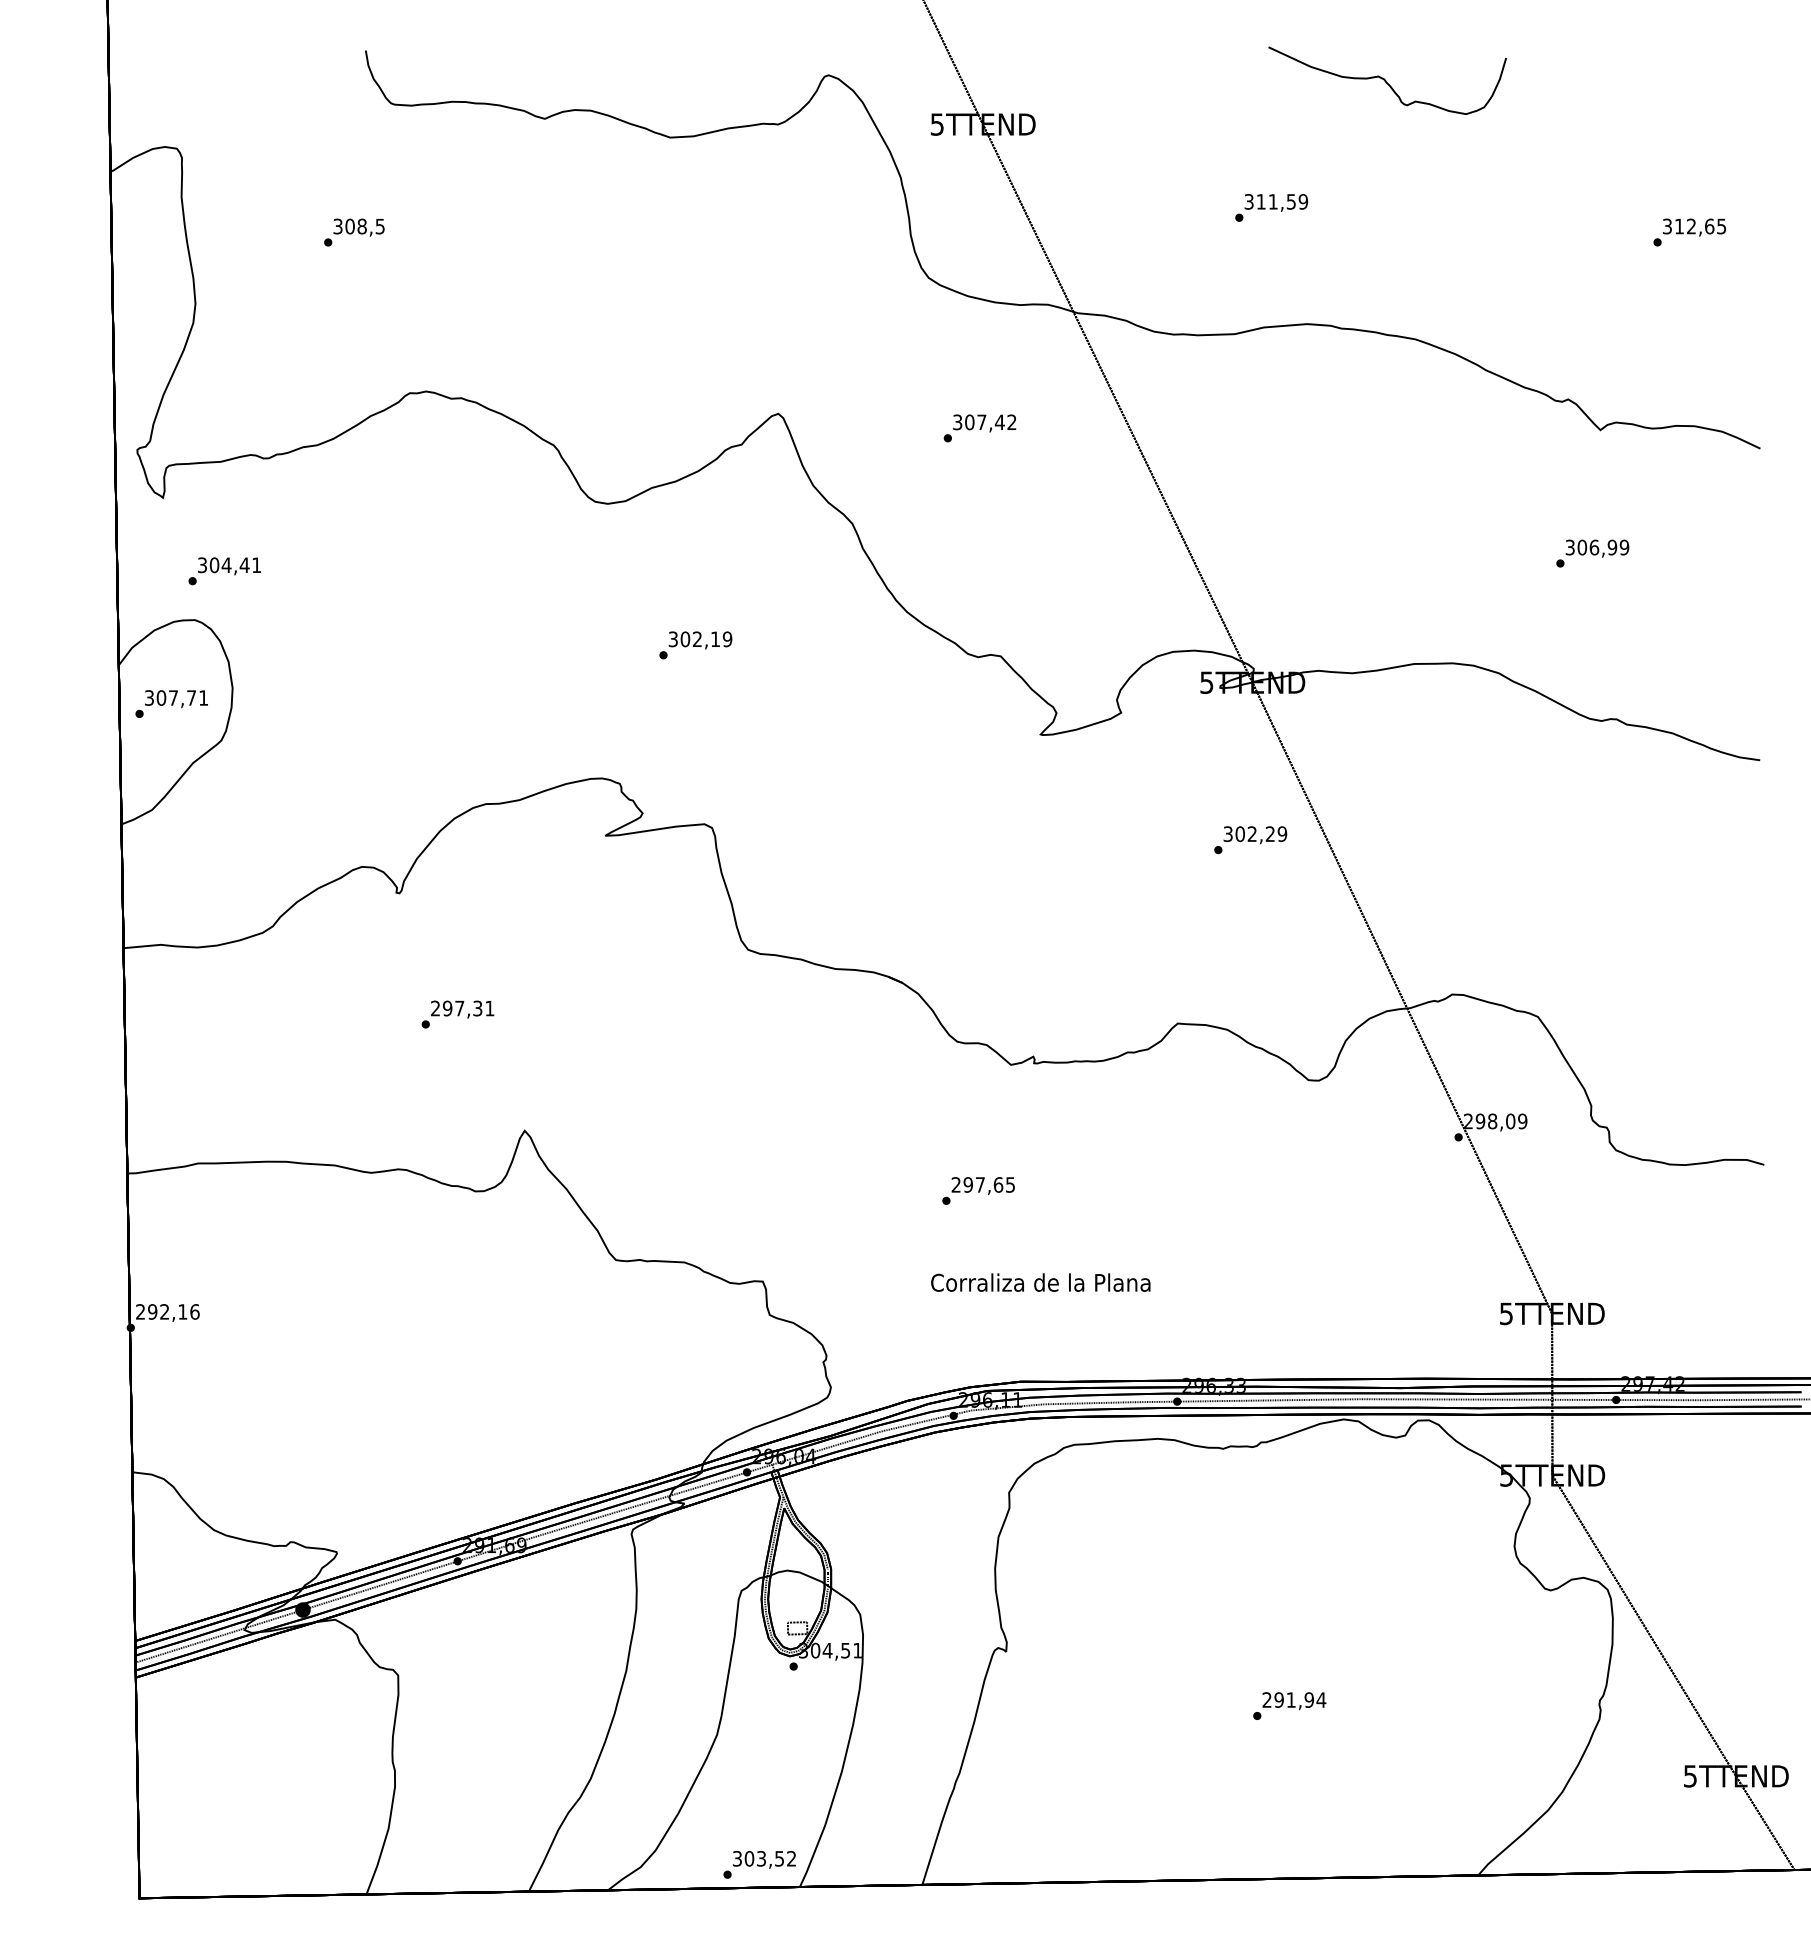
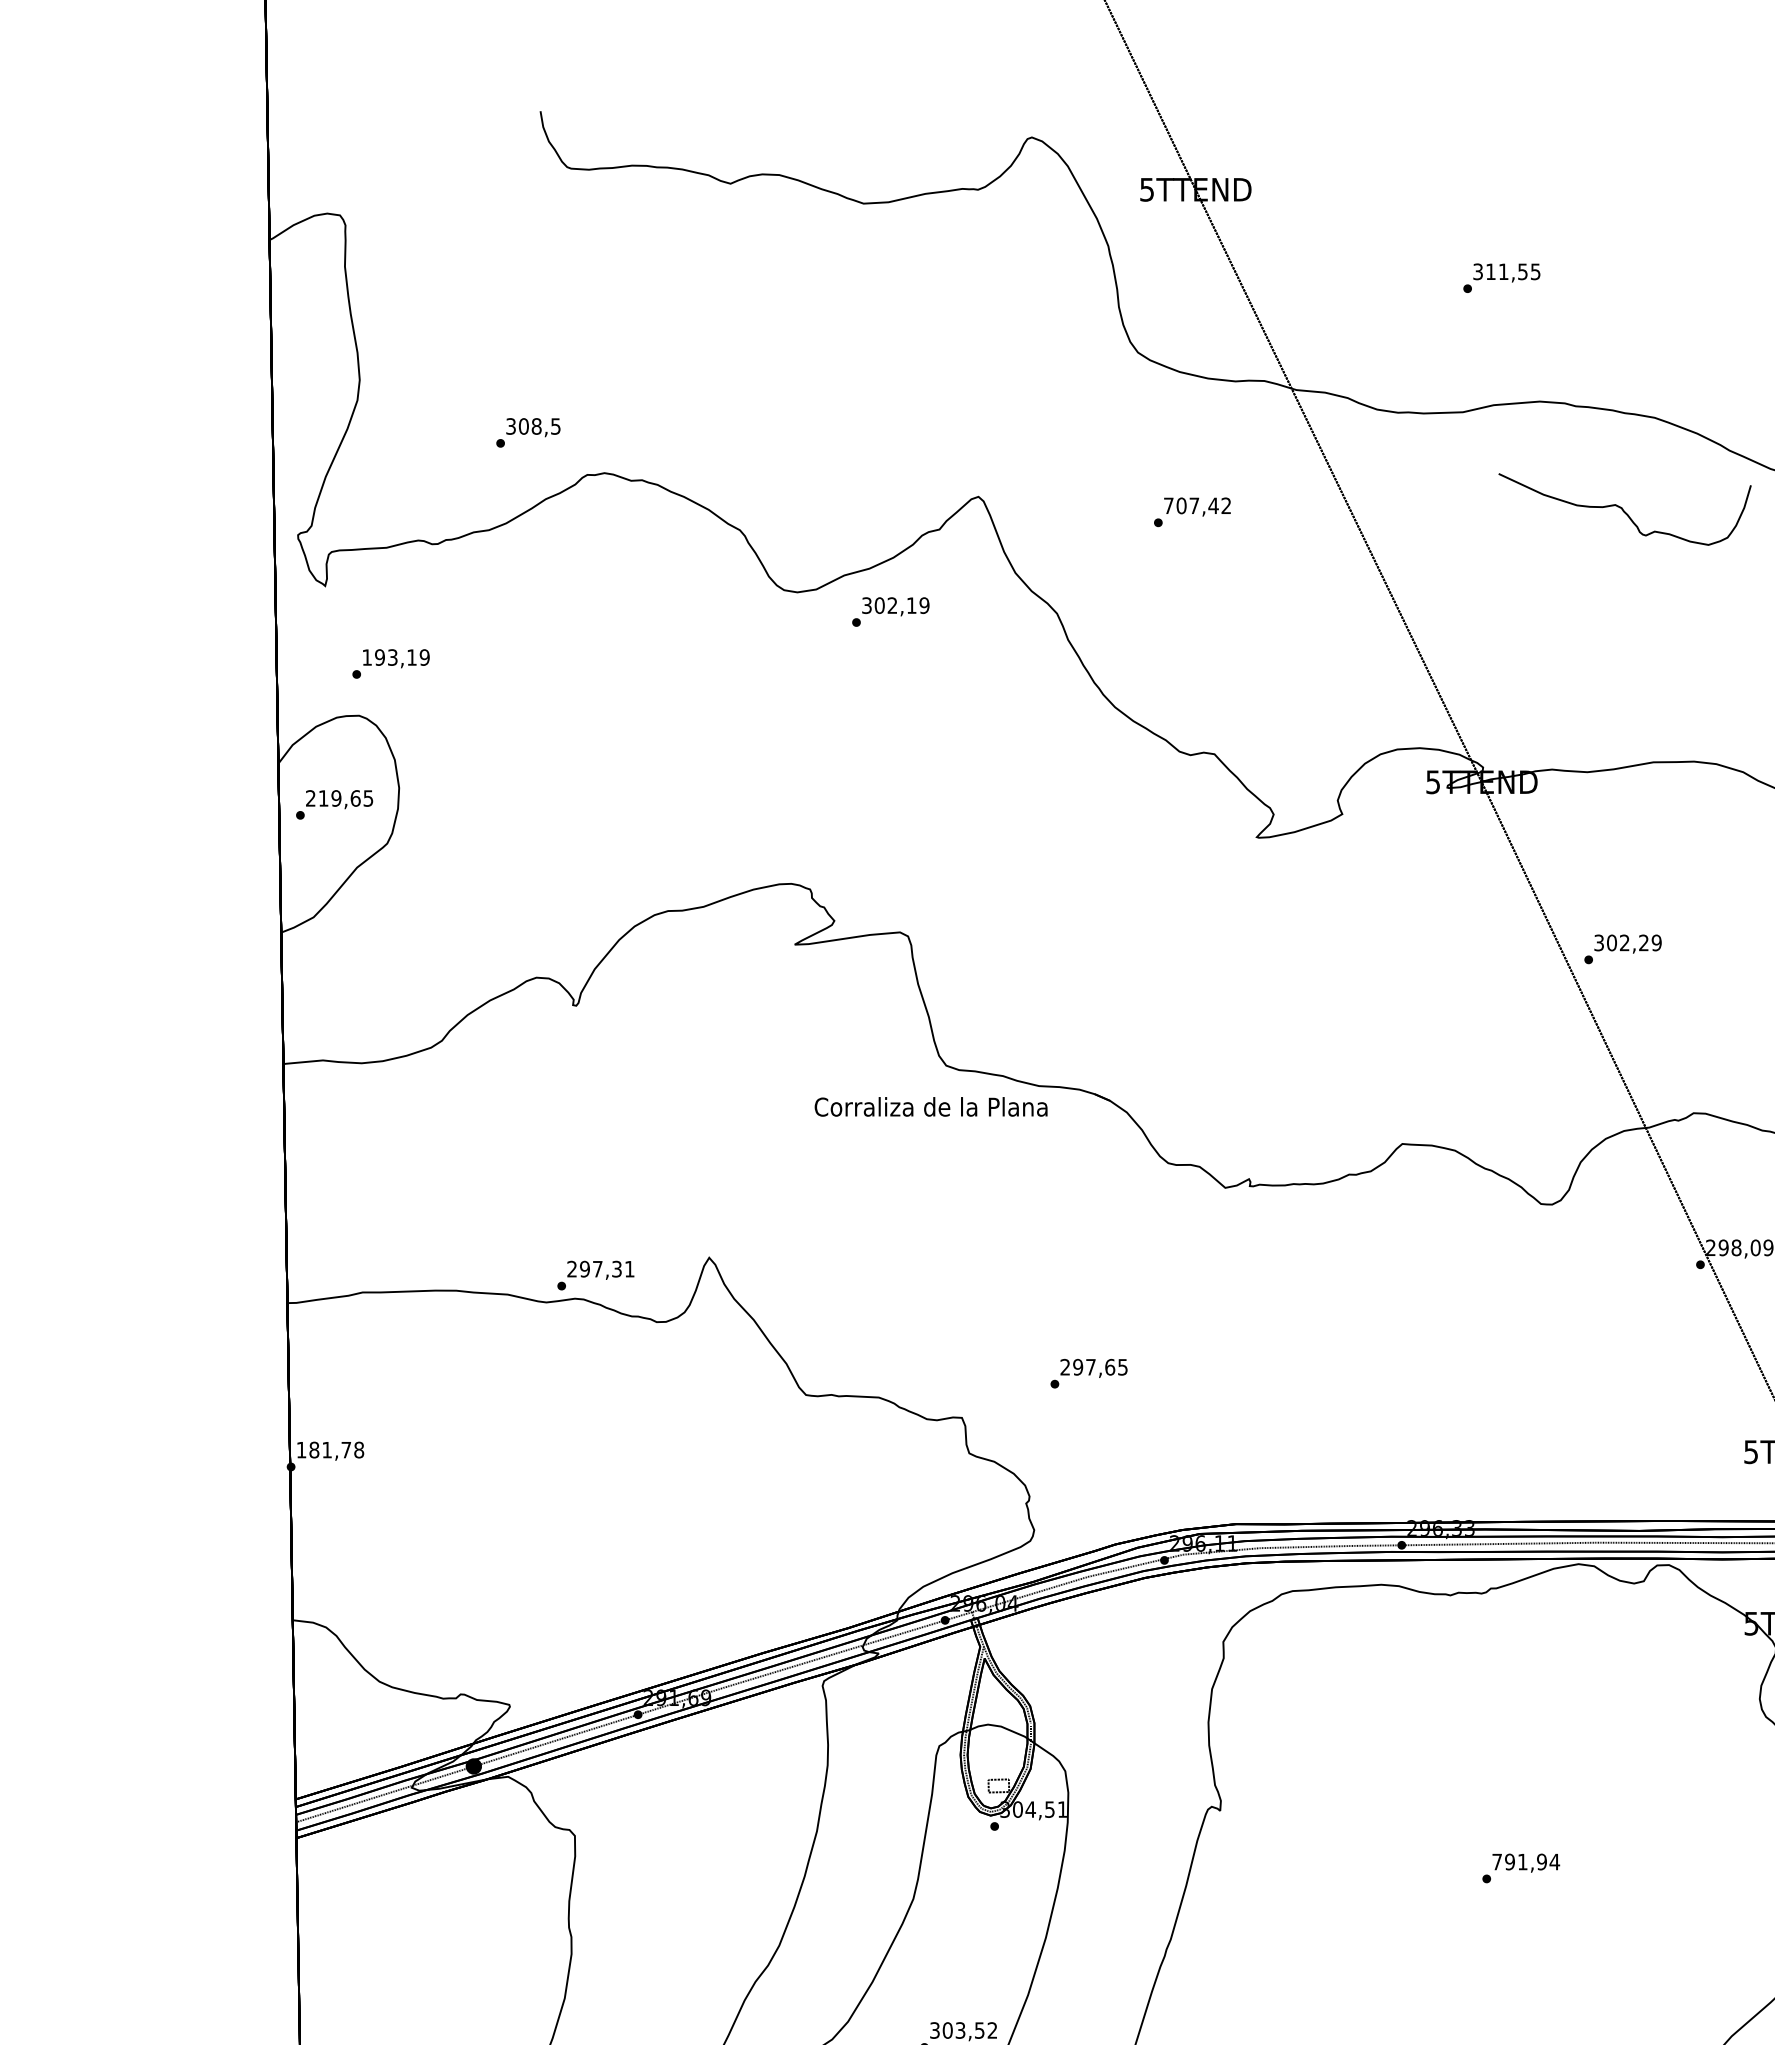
part: (1387, 80) -> (1624, 509), moved
text: (1303, 201) -> (1535, 271), 311,59 -> 311,55
text: (354, 232) -> (528, 432), moved
text: (957, 422) -> (1168, 506), 307,42 -> 707,42
text: (229, 565) -> (395, 657), 304,41 -> 193,19
text: (695, 645) -> (890, 612), moved
text: (176, 697) -> (339, 797), 307,71 -> 219,65
text: (1250, 840) -> (1622, 949), moved
text: (457, 1014) -> (595, 1275), moved
text: (978, 1190) -> (1088, 1373), moved
text: (1040, 1282) -> (930, 1106), moved
text: (167, 1311) -> (330, 1449), 292,16 -> 181,78
text: (1266, 1699) -> (1496, 1861), 291,94 -> 791,94

